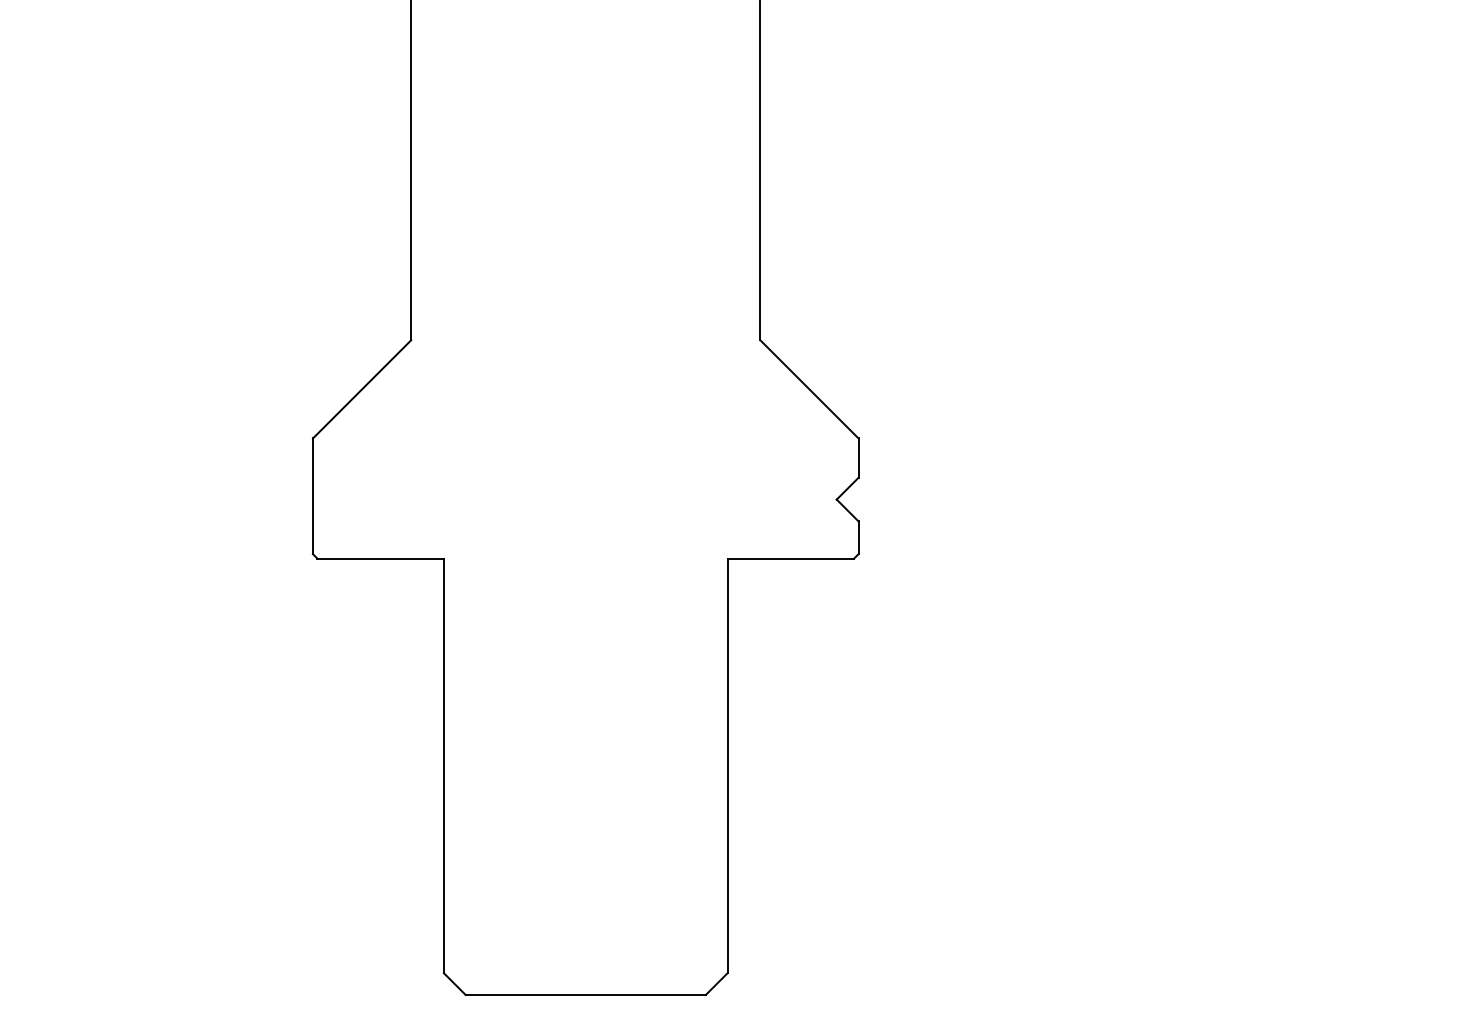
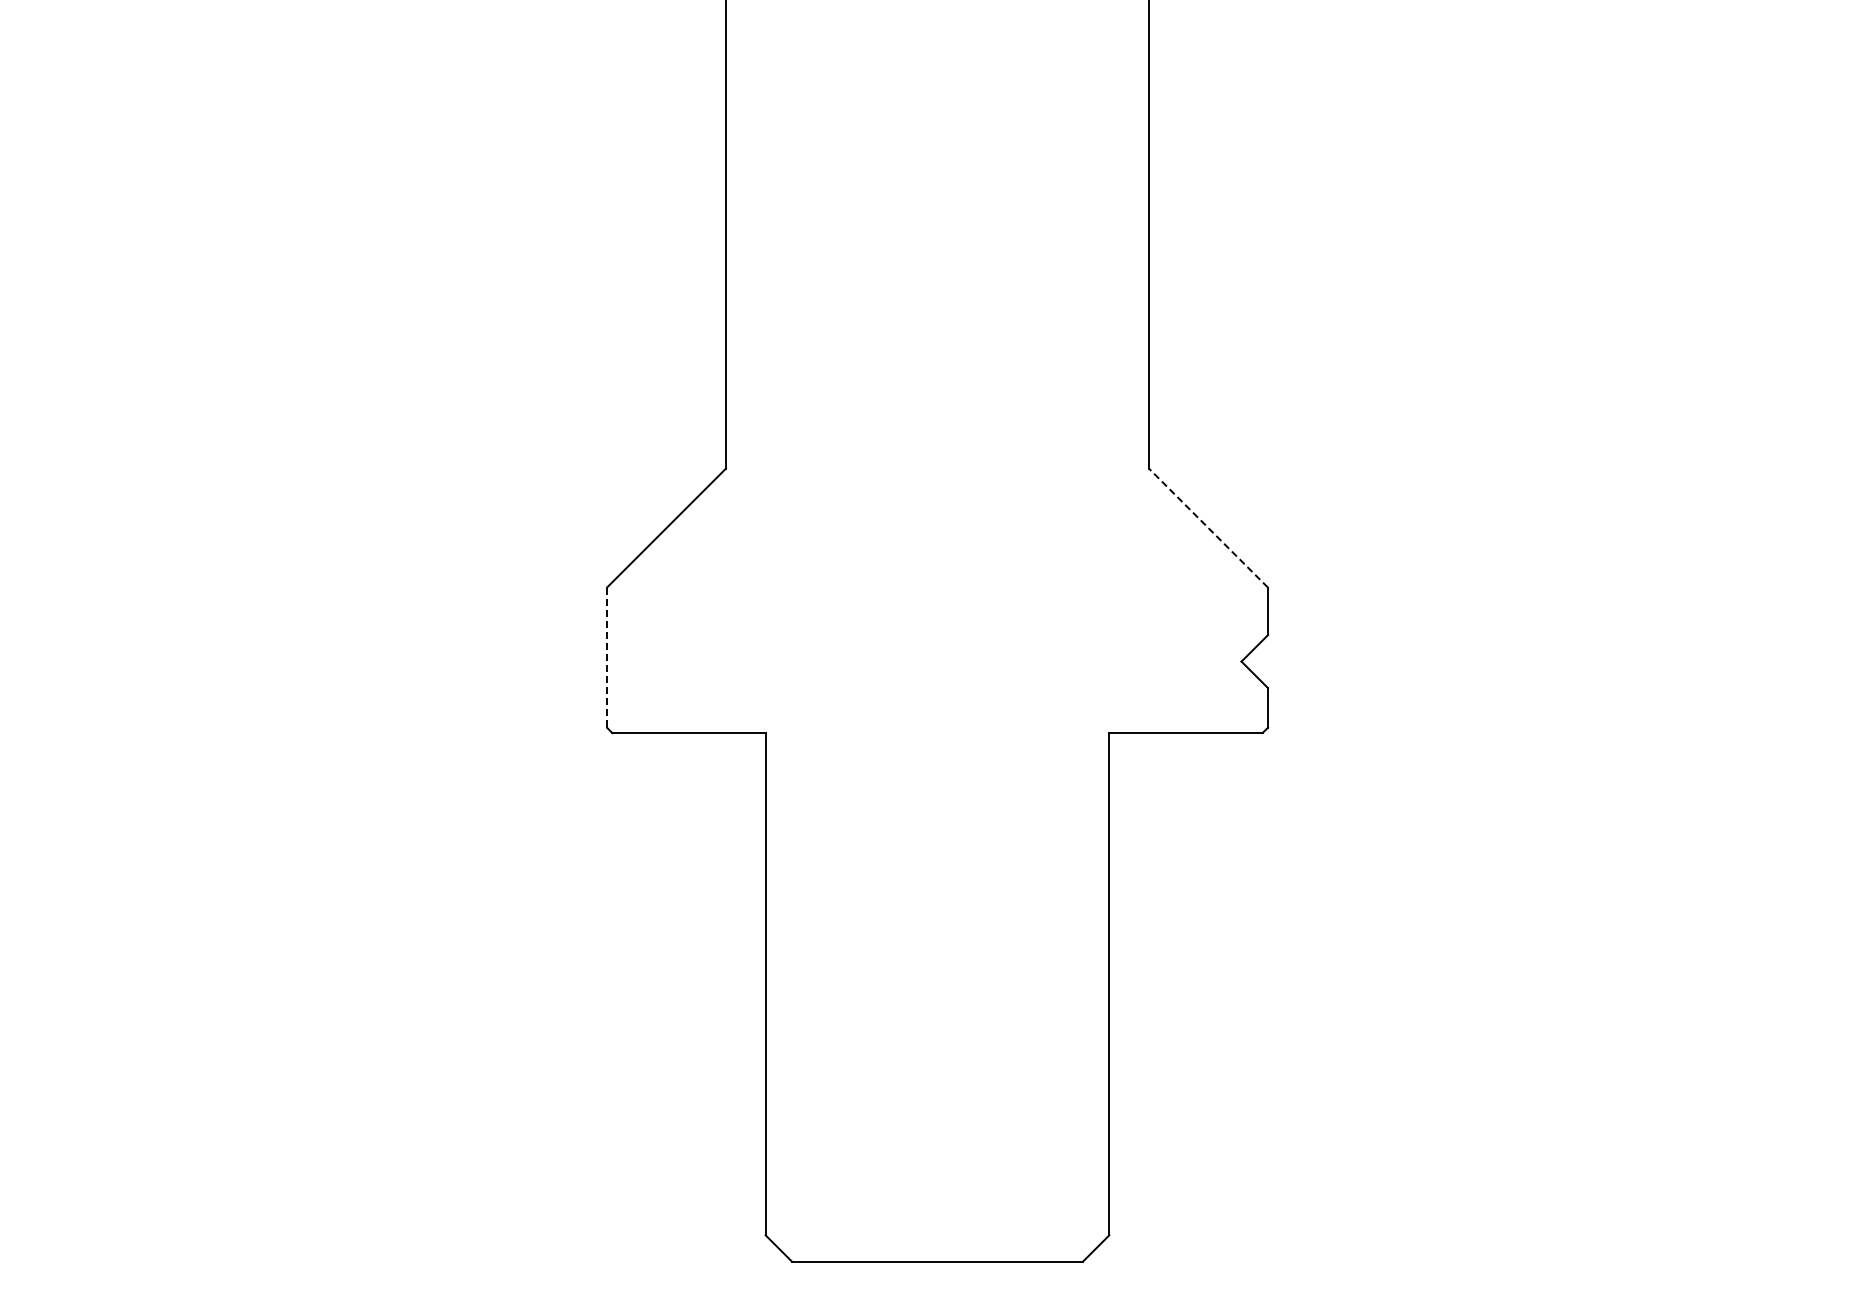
line: (809, 388) -> (1208, 527), solid -> dashed
line: (313, 497) -> (607, 658), solid -> dashed

